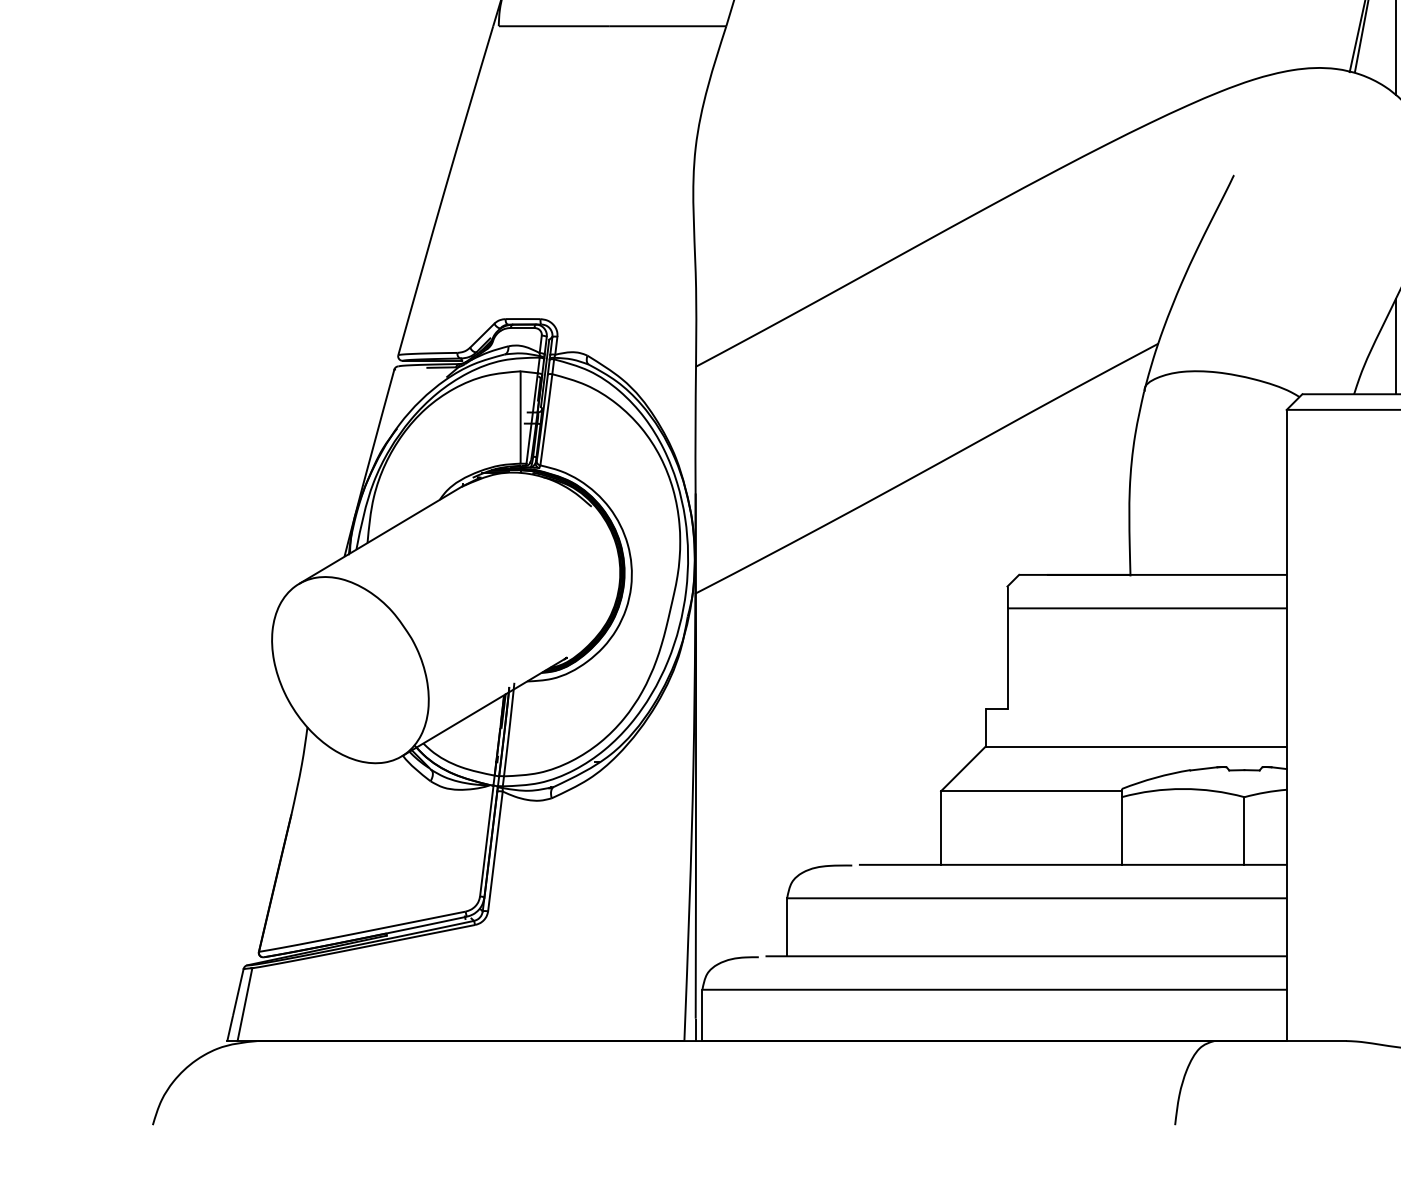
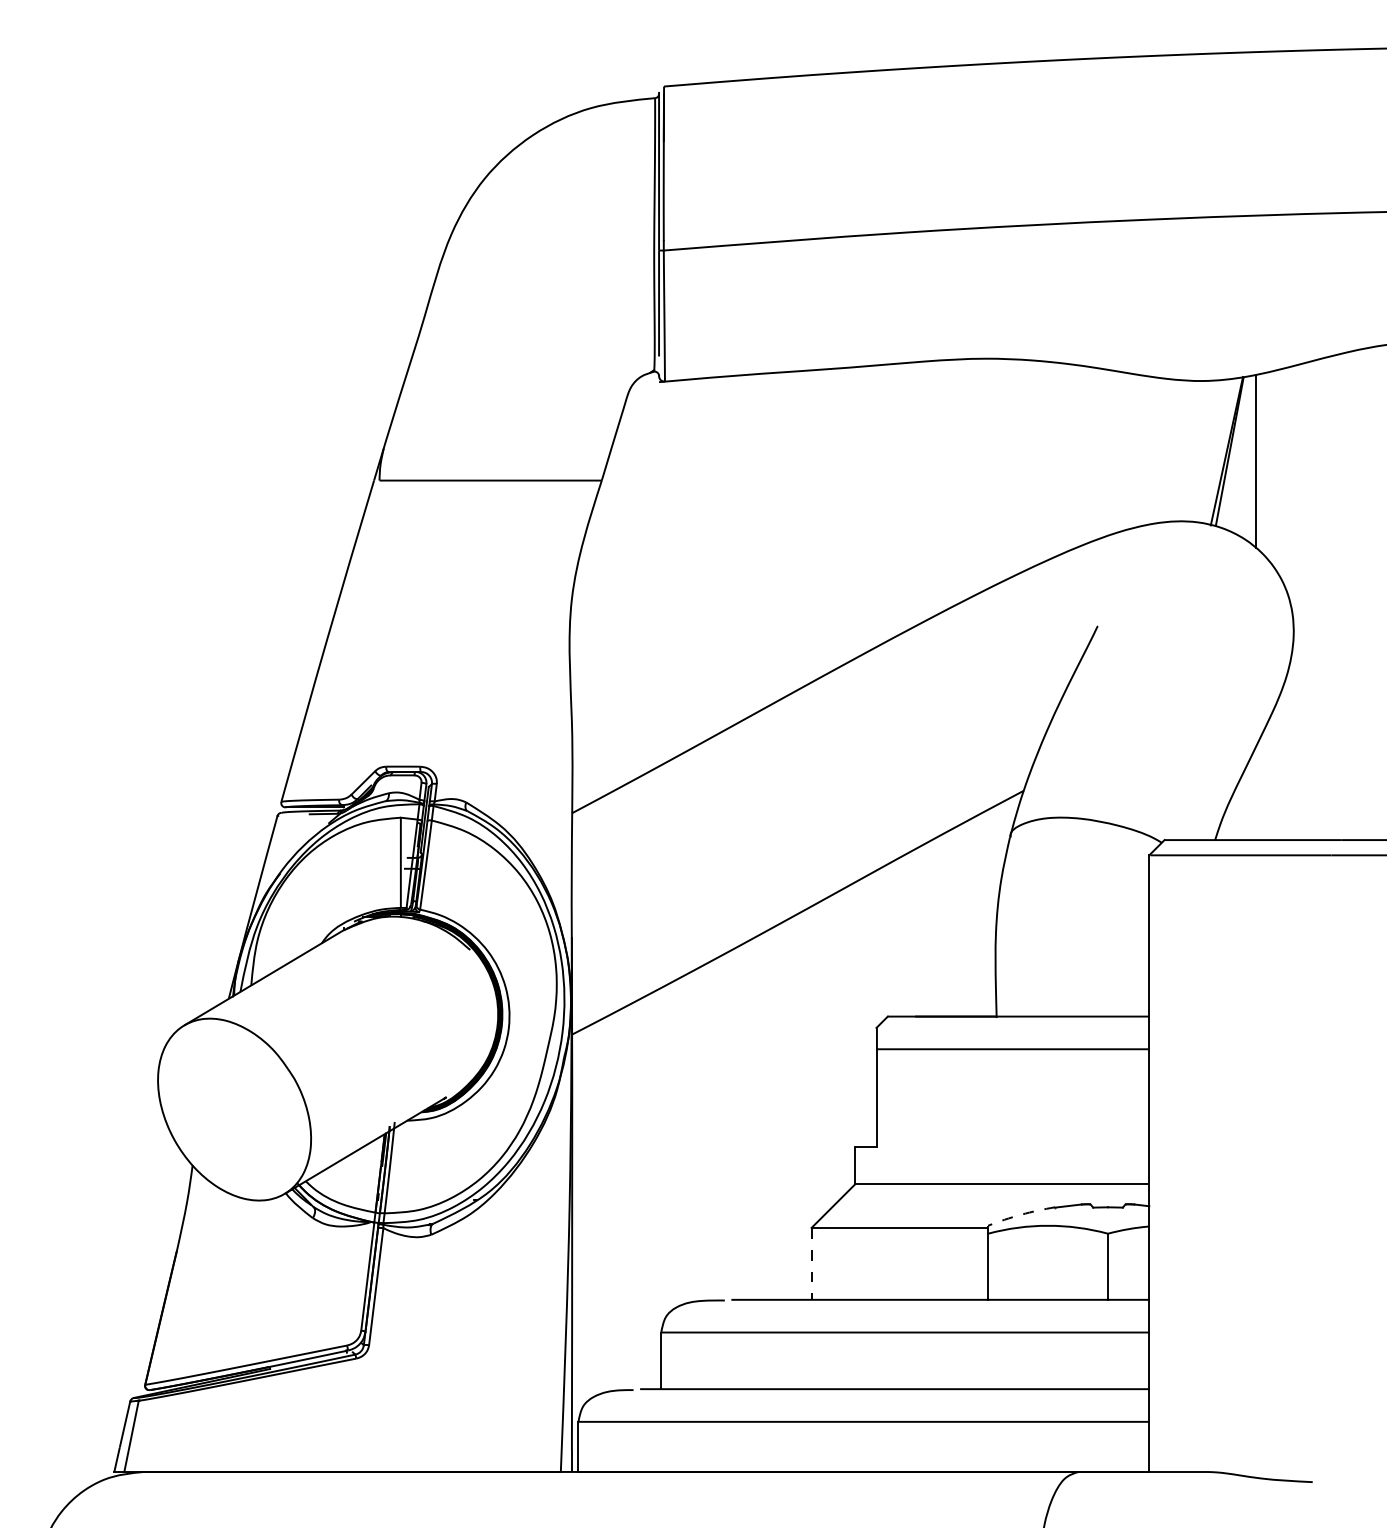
line: (1395, 346) -> (1255, 793), removed
arc: (1155, 777) -> (1021, 1214), solid -> dashed
line: (940, 827) -> (811, 1263), solid -> dashed

